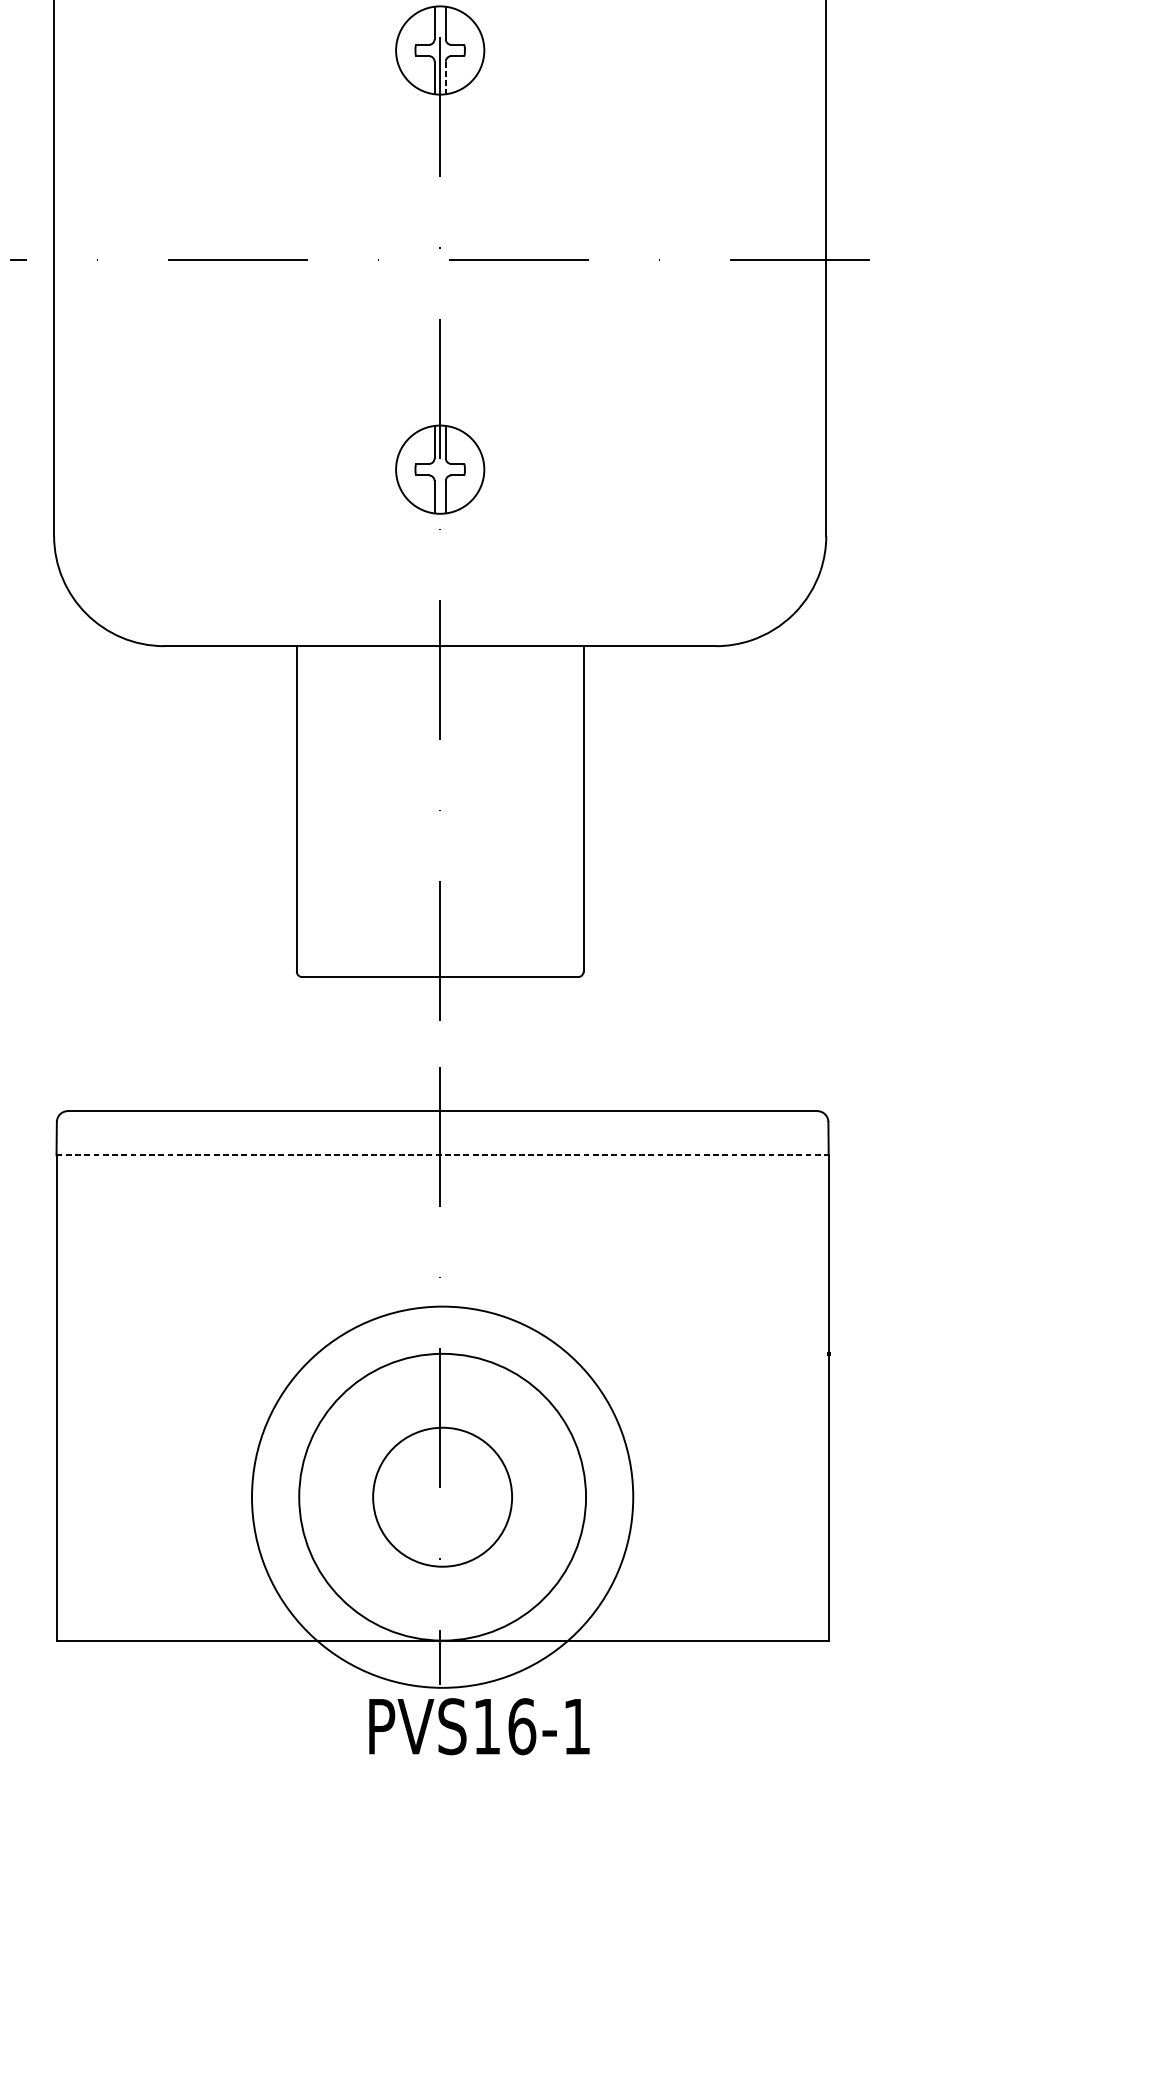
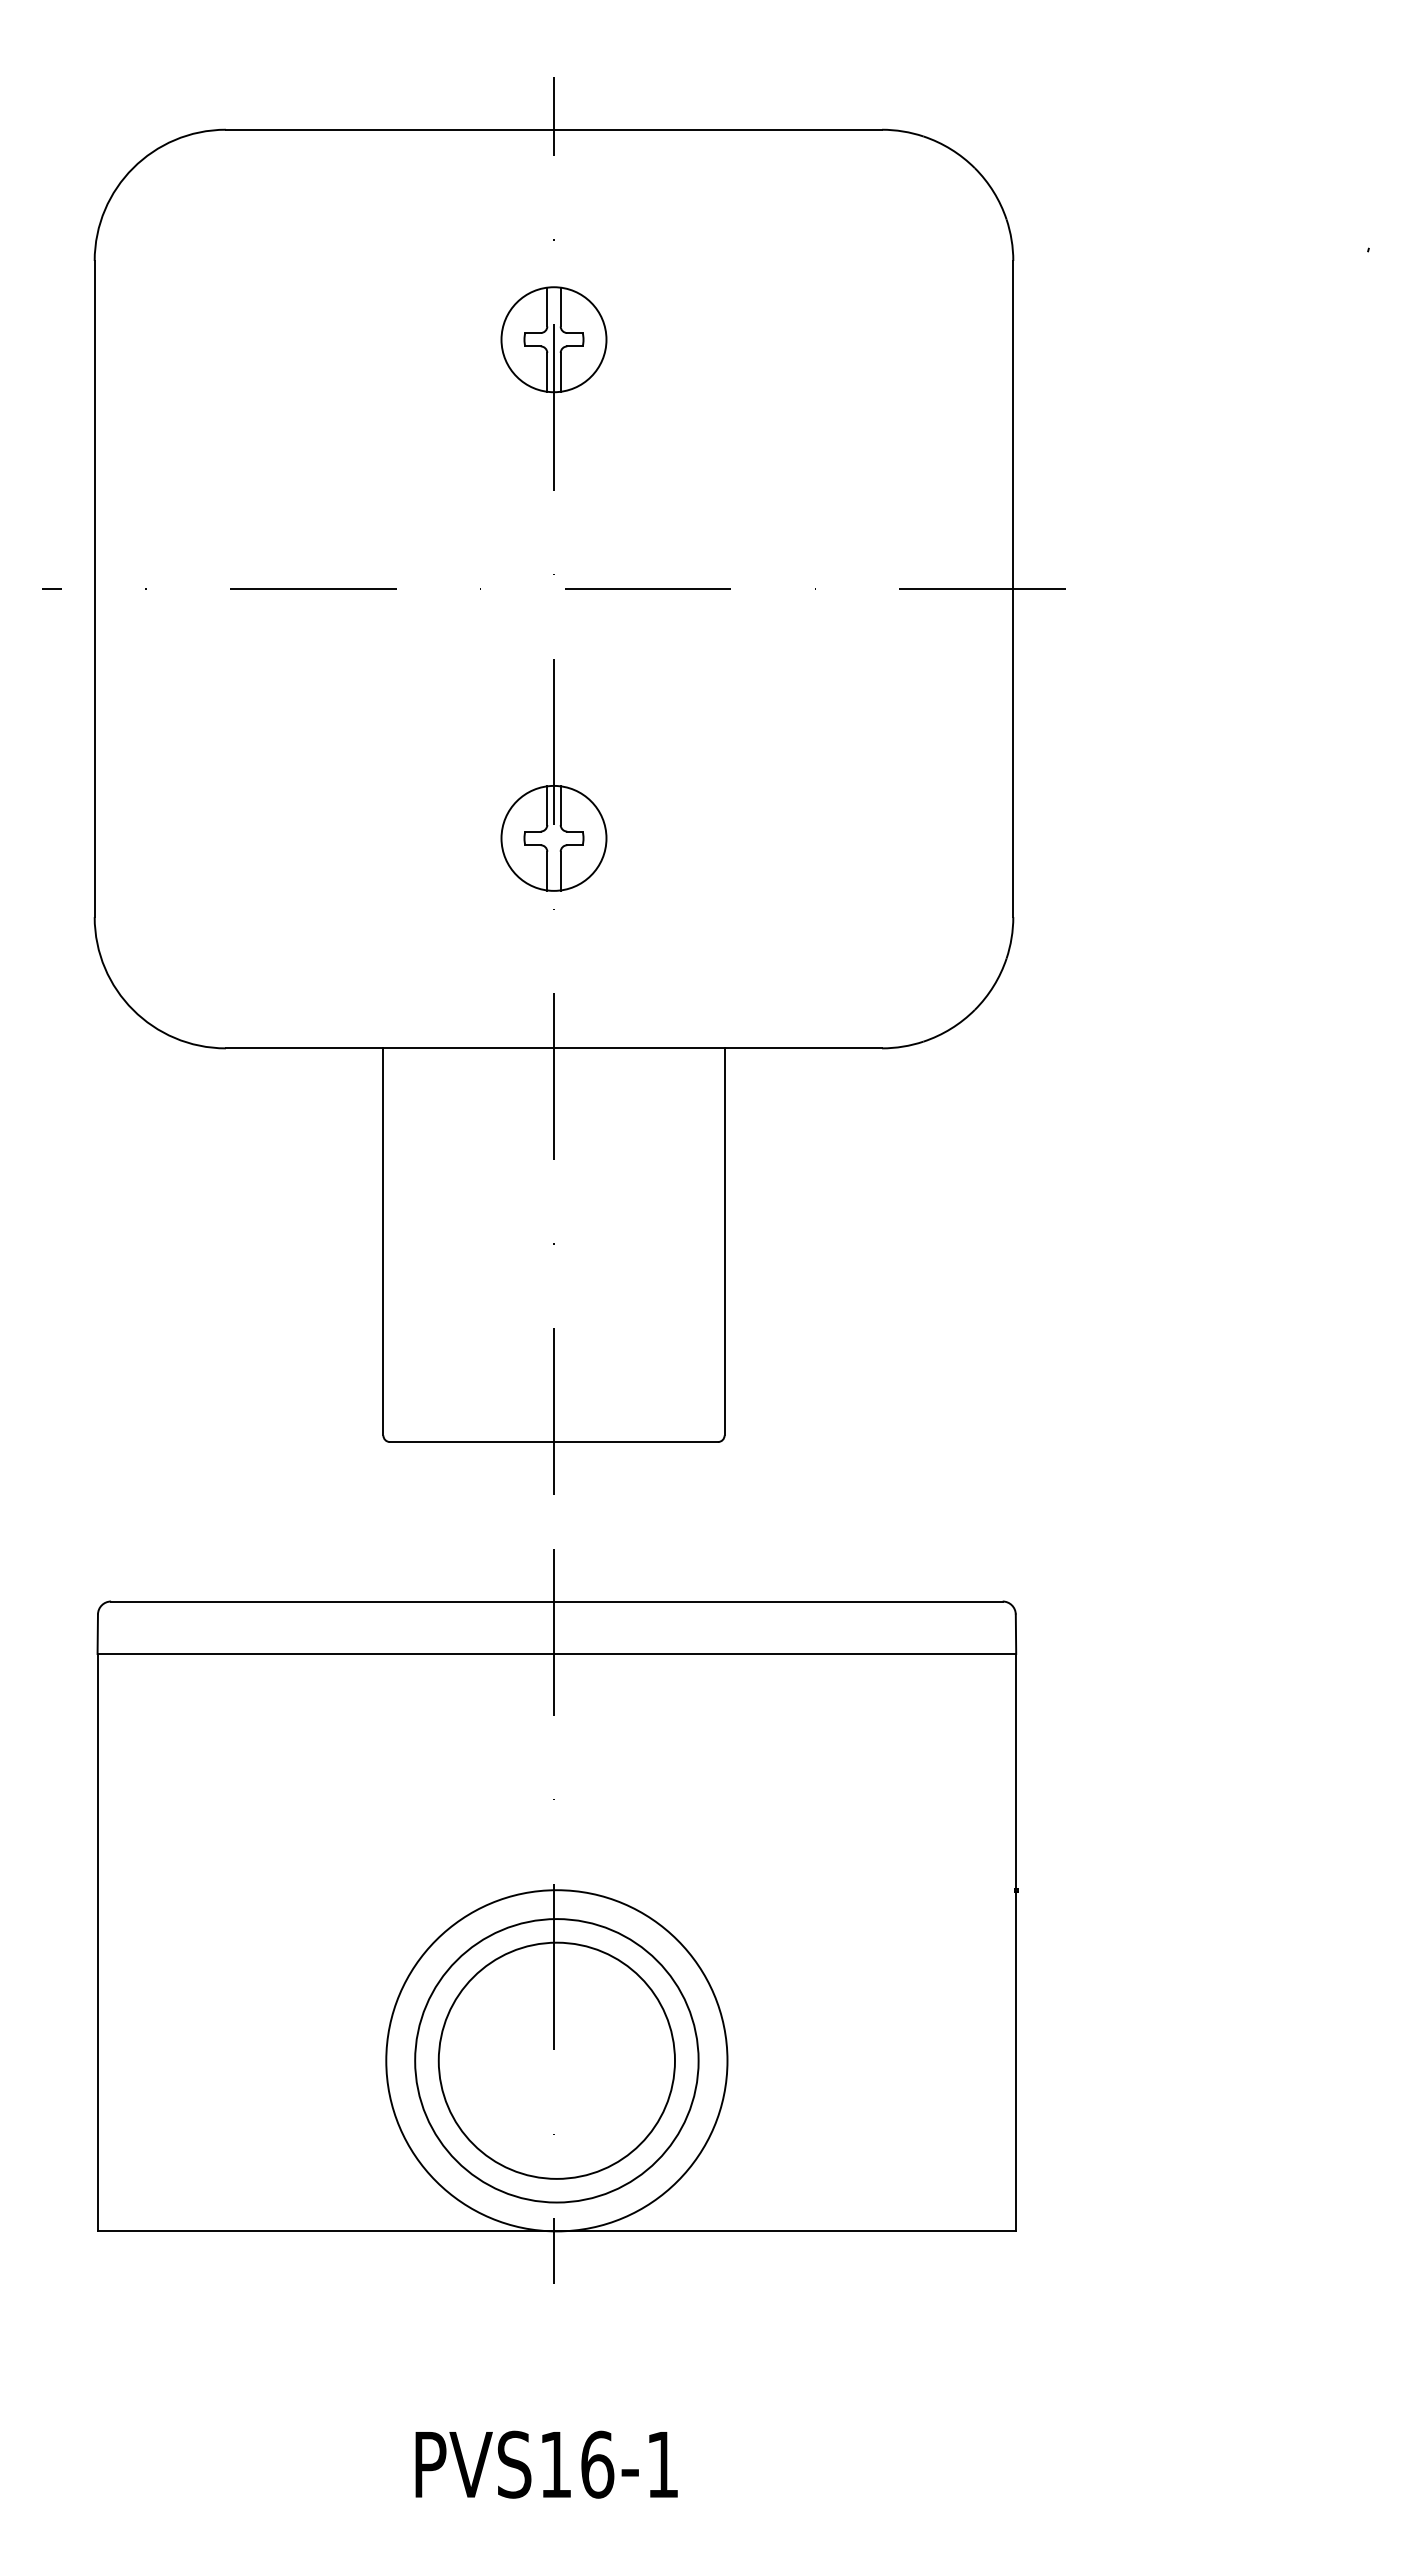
line: (445, 78) -> (560, 372), dashed -> solid
line: (443, 1154) -> (557, 1653), dashed -> solid
circle: (442, 1496) -> (556, 2060), size x0.62
circle: (442, 1496) -> (556, 2060), size x1.43
text: (479, 1726) -> (546, 2464), moved

